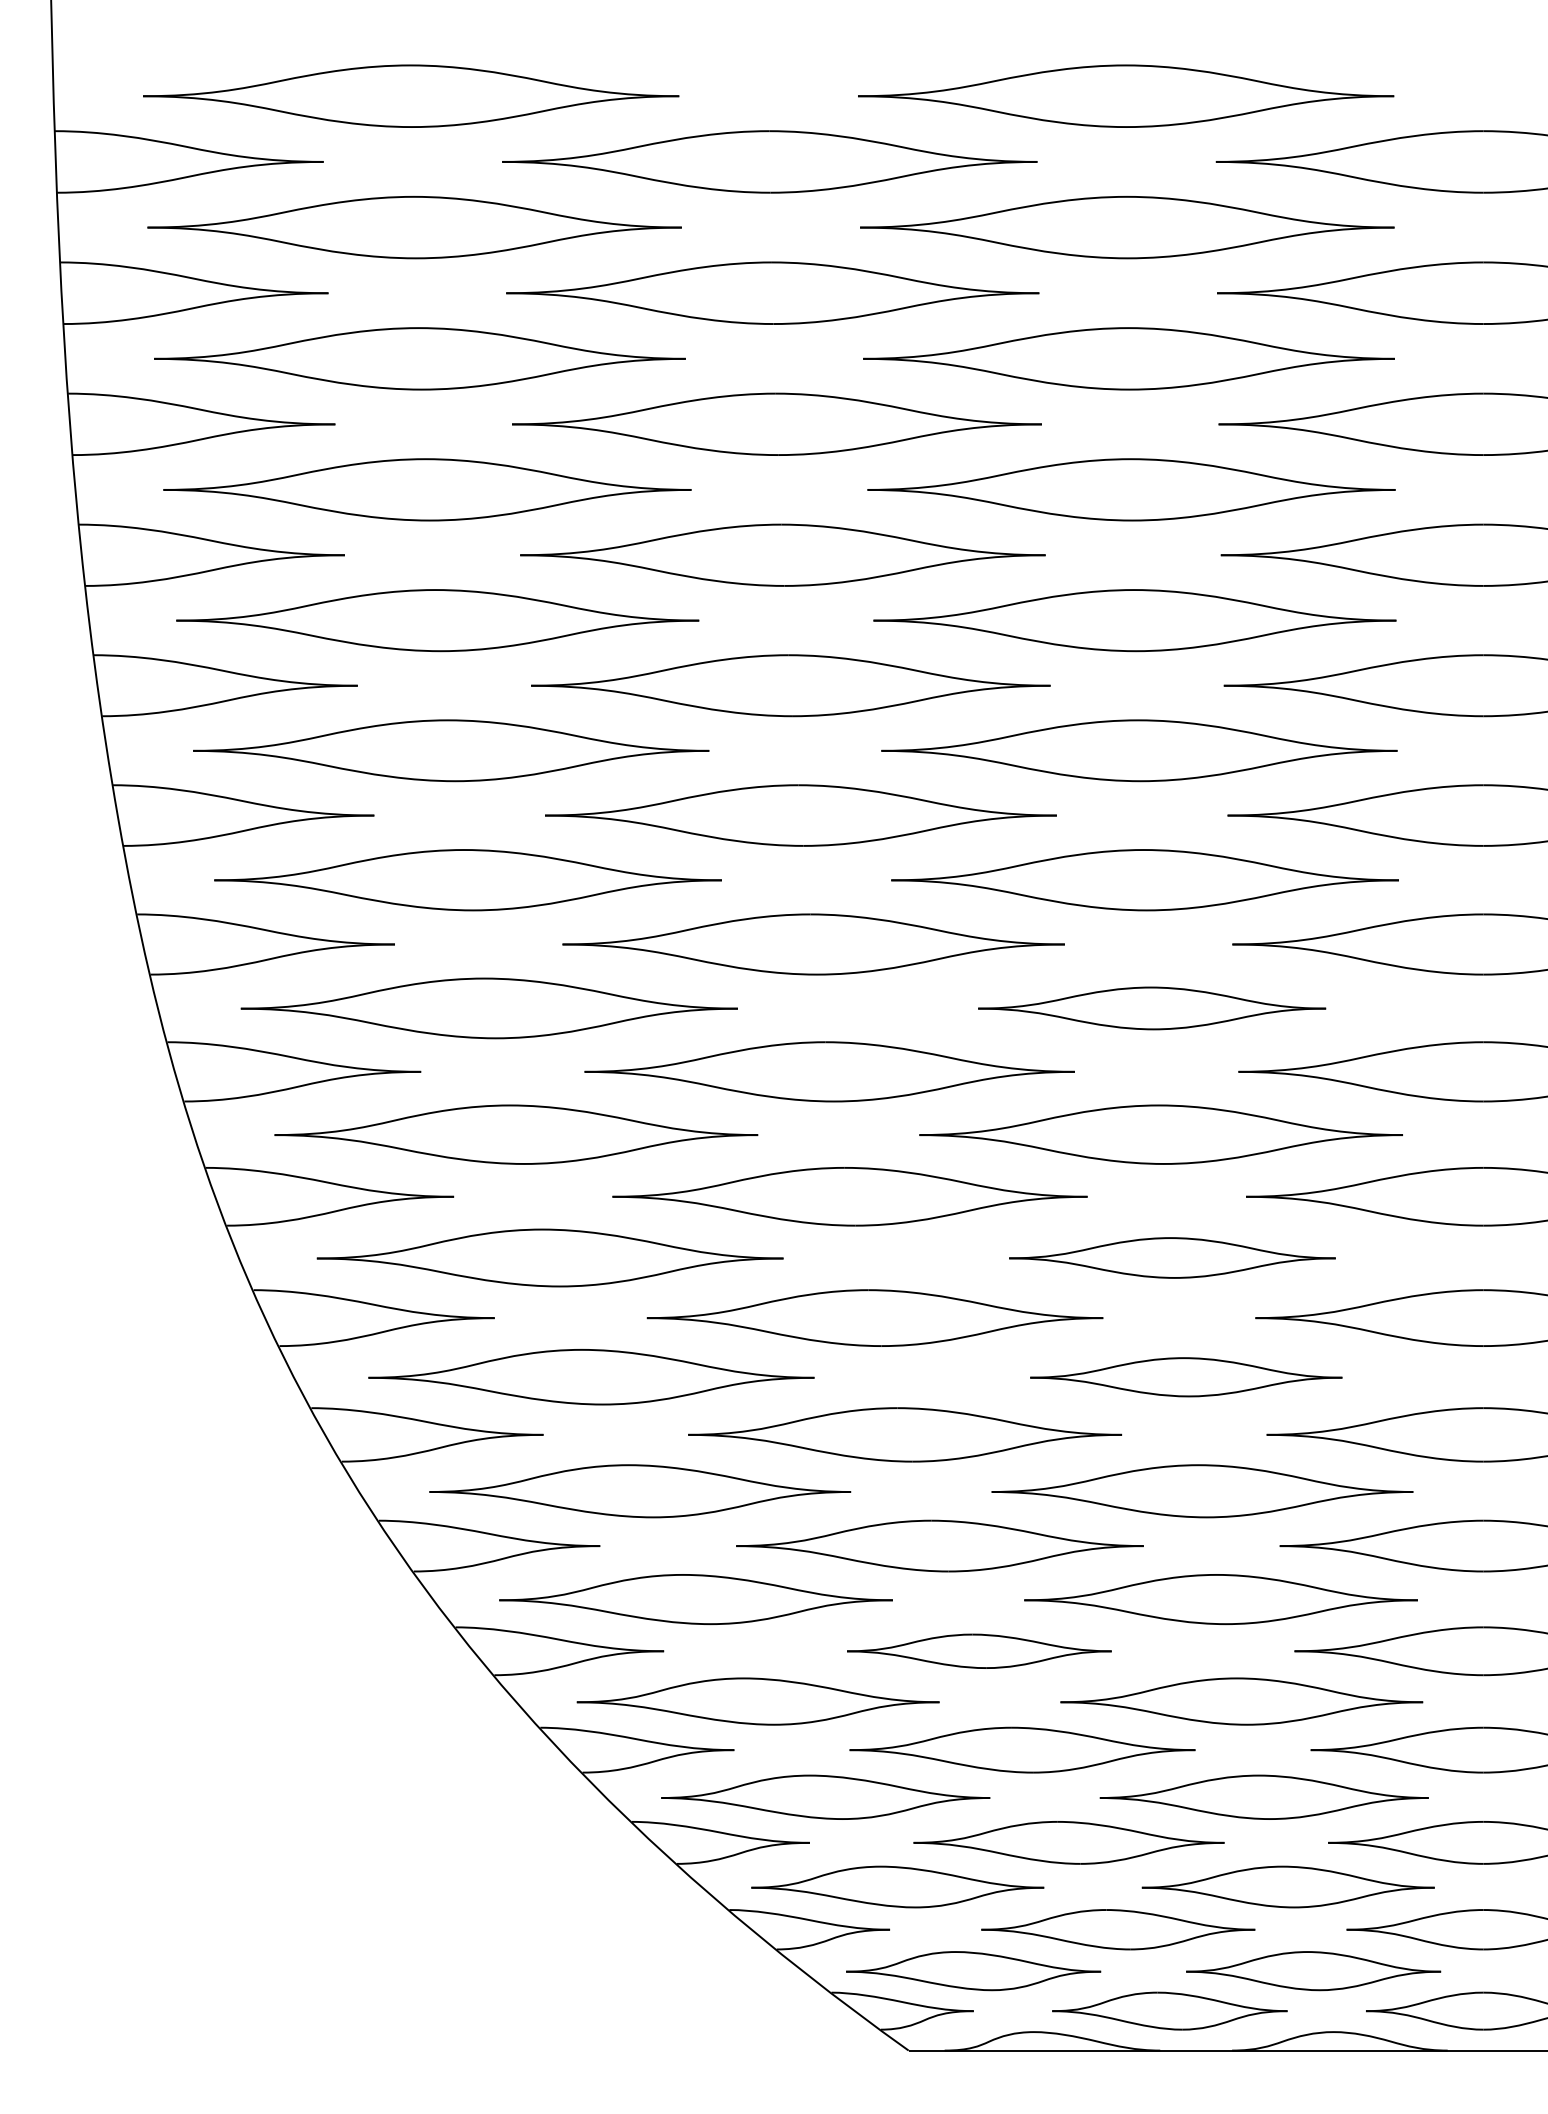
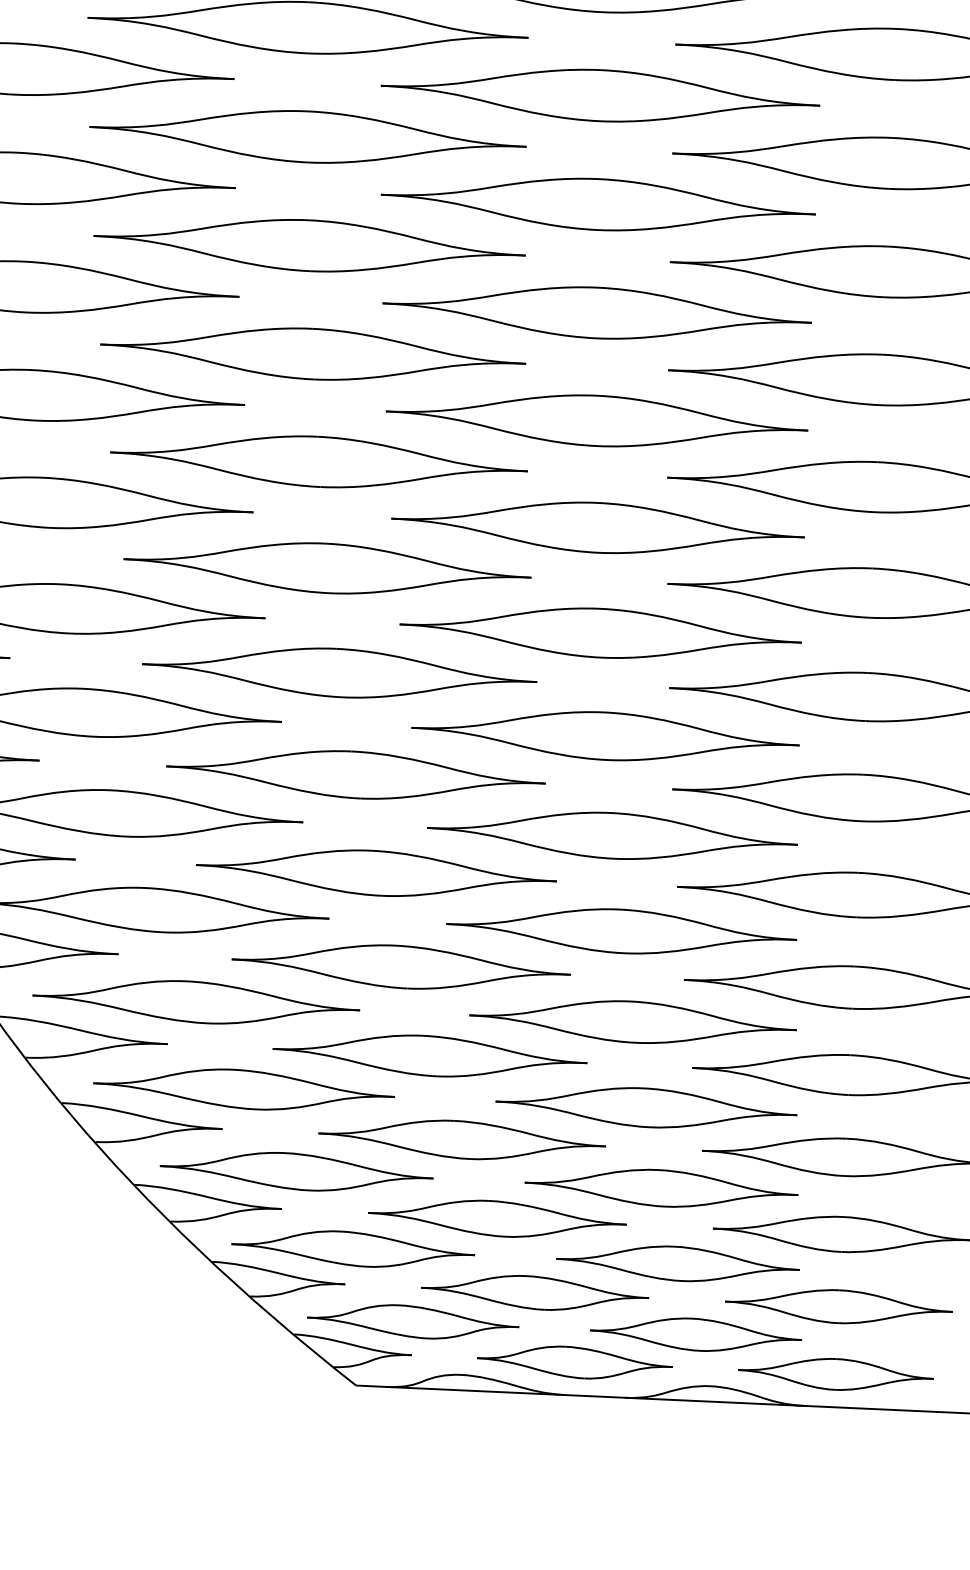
part: (1151, 1008) -> (597, 527), size x1.43
part: (1172, 1257) -> (605, 735), size x1.43
part: (1186, 1377) -> (612, 836), size x1.43
part: (979, 1651) -> (430, 1056), size x1.43

